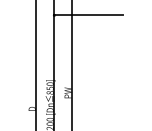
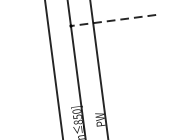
line: (88, 15) -> (113, 20), solid -> dashed

